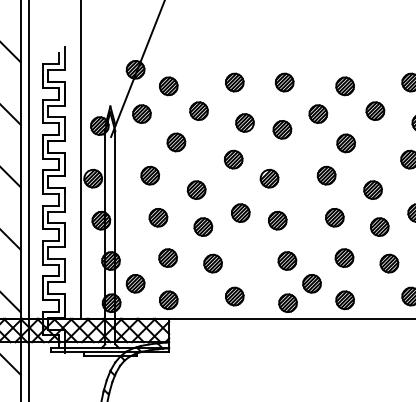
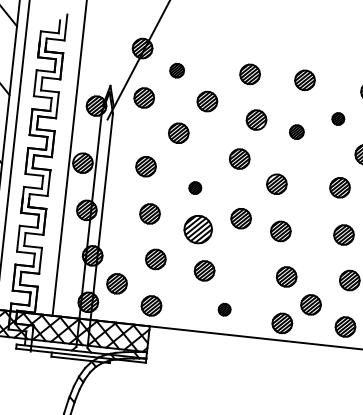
part: (168, 86) -> (176, 70), size x0.7
part: (318, 113) -> (338, 118), size x0.6
part: (282, 129) -> (296, 131), size x0.7
part: (196, 189) -> (195, 187), size x0.6
part: (203, 226) -> (198, 228), size x1.4
part: (234, 296) -> (224, 309), size x0.6

